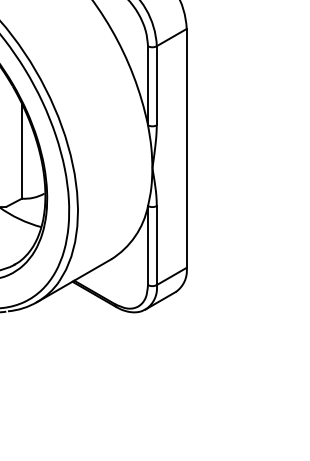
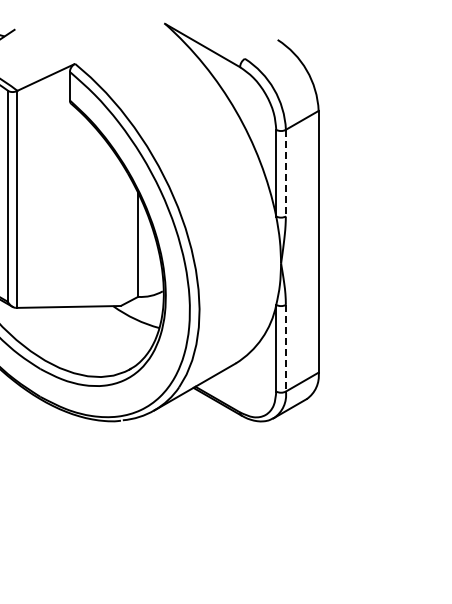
line: (156, 86) -> (285, 173), solid -> dashed
line: (156, 245) -> (285, 348), solid -> dashed

